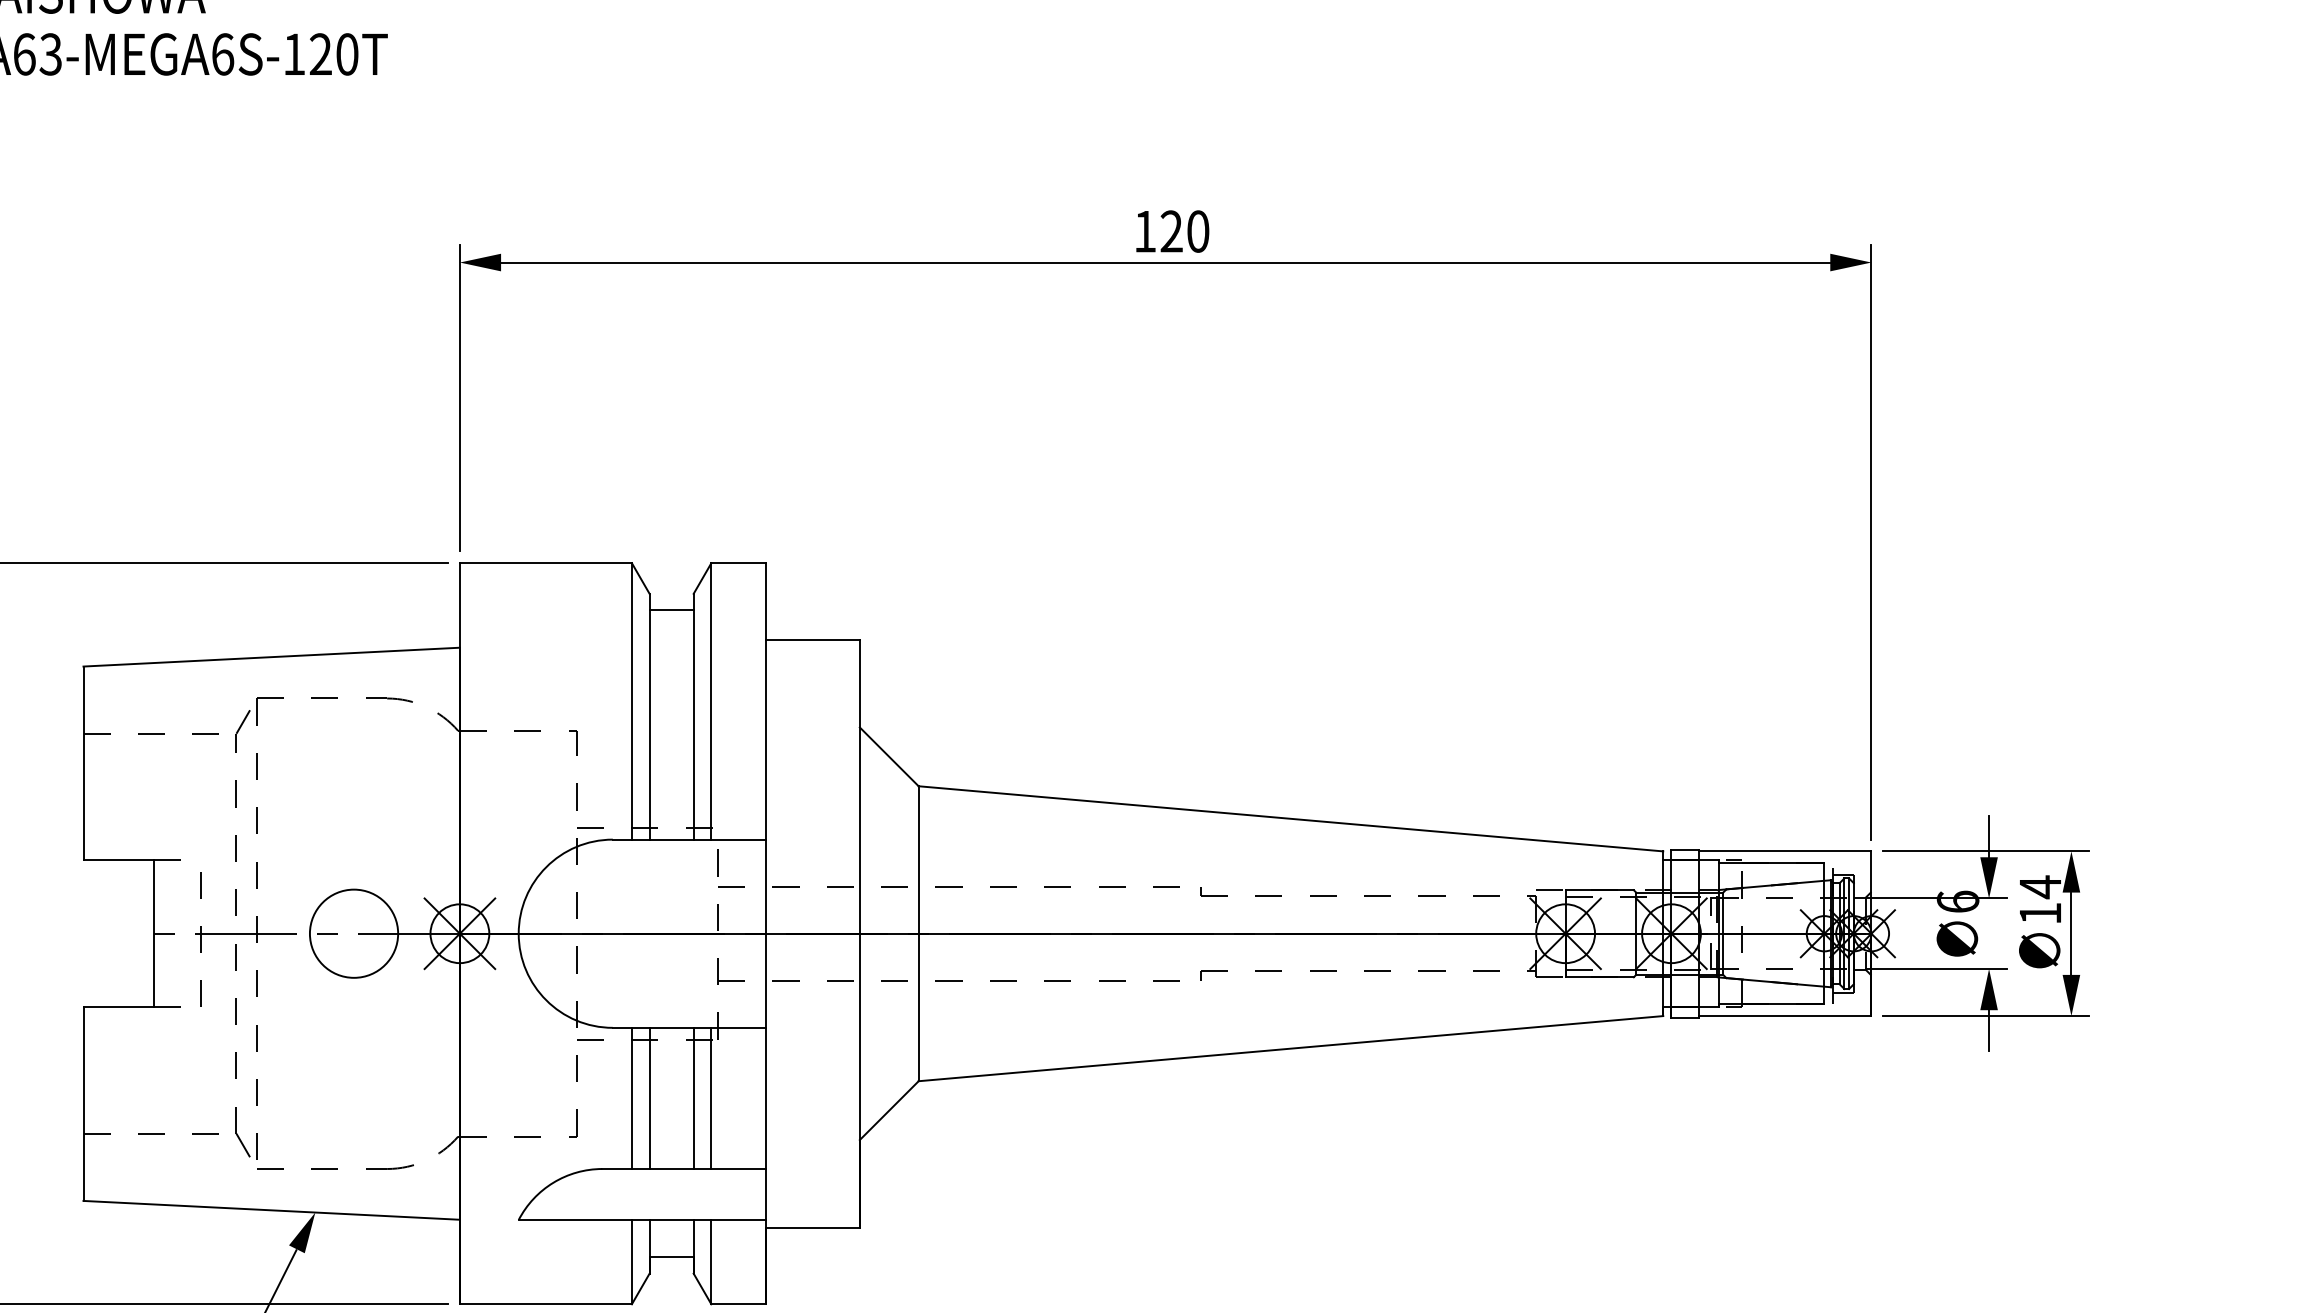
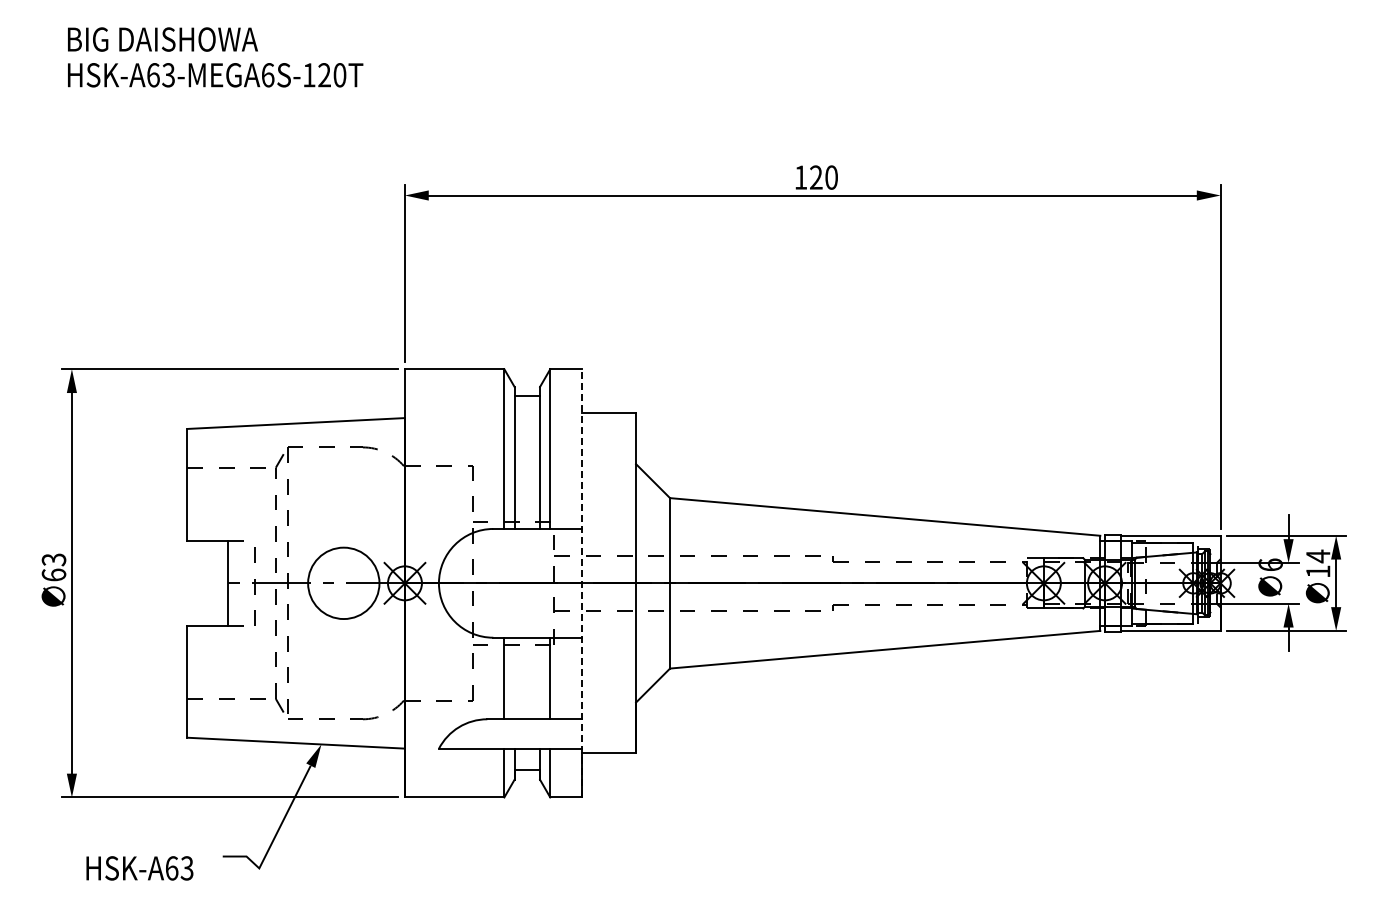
circle: (353, 932) -> (343, 582), size x1.4
line: (765, 932) -> (581, 582), solid -> dashed
line: (649, 1098) -> (514, 678), removed
line: (694, 1098) -> (540, 678), removed

